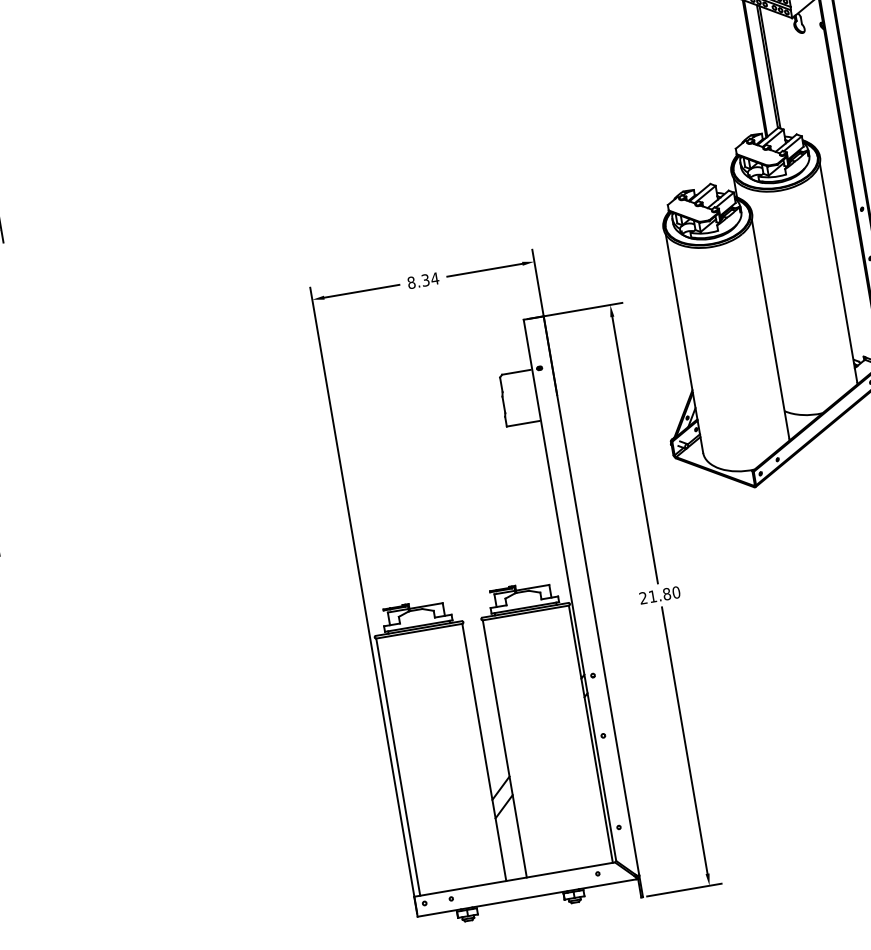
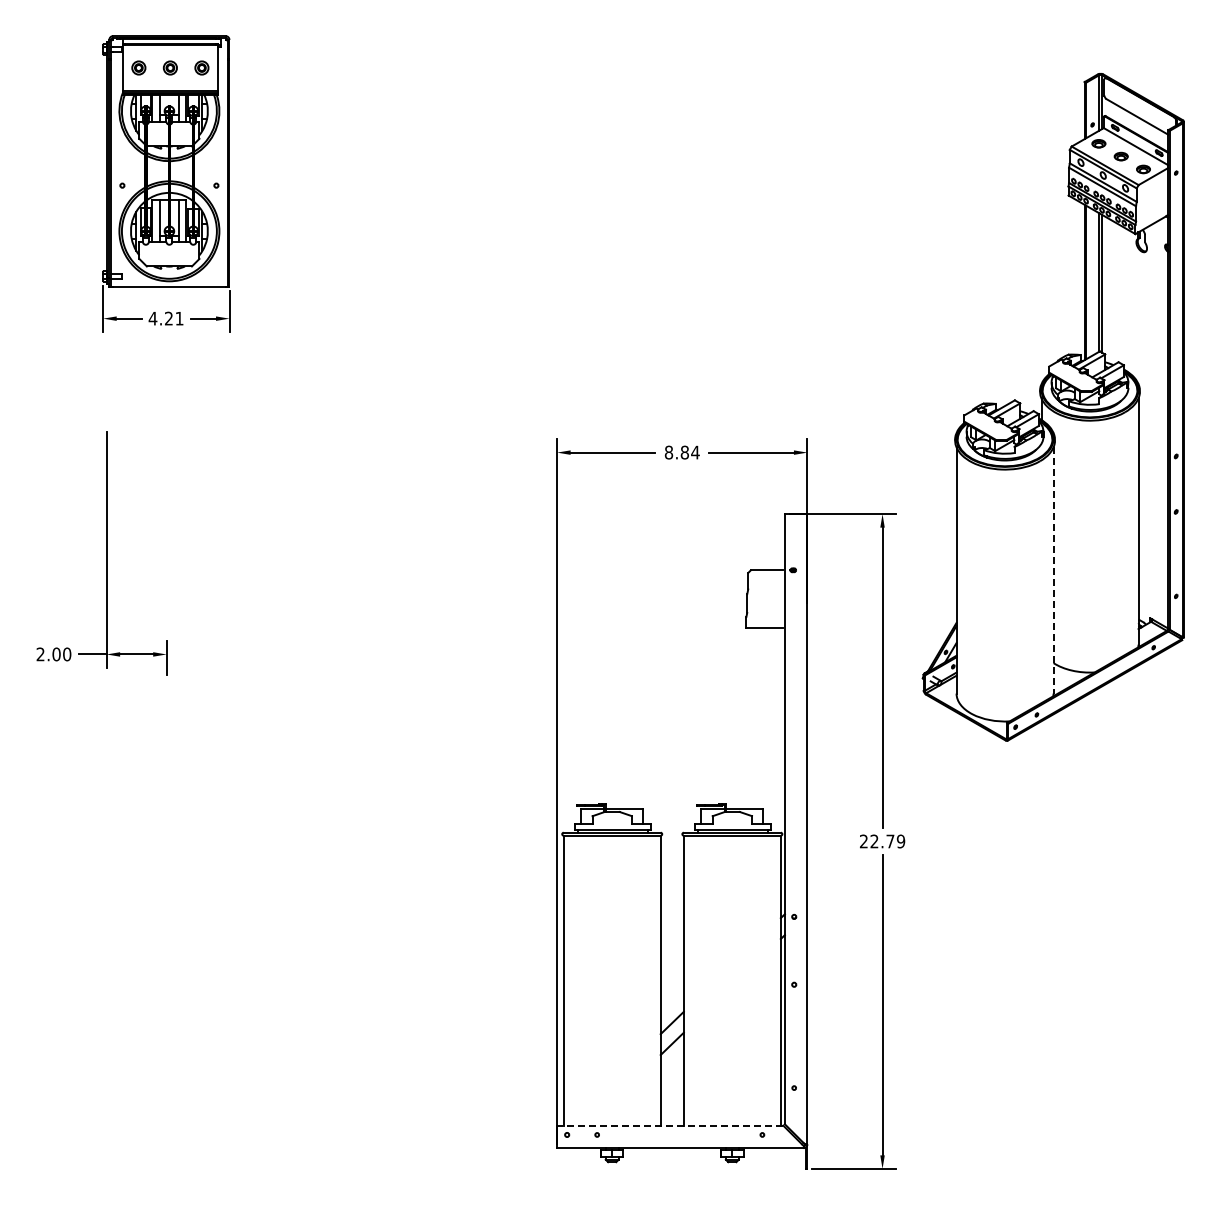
text: (425, 280) -> (684, 452), 8.34 -> 8.84
line: (770, 329) -> (1053, 570), solid -> dashed
text: (664, 594) -> (887, 841), 21.80 -> 22.79
line: (514, 879) -> (669, 1125), solid -> dashed

